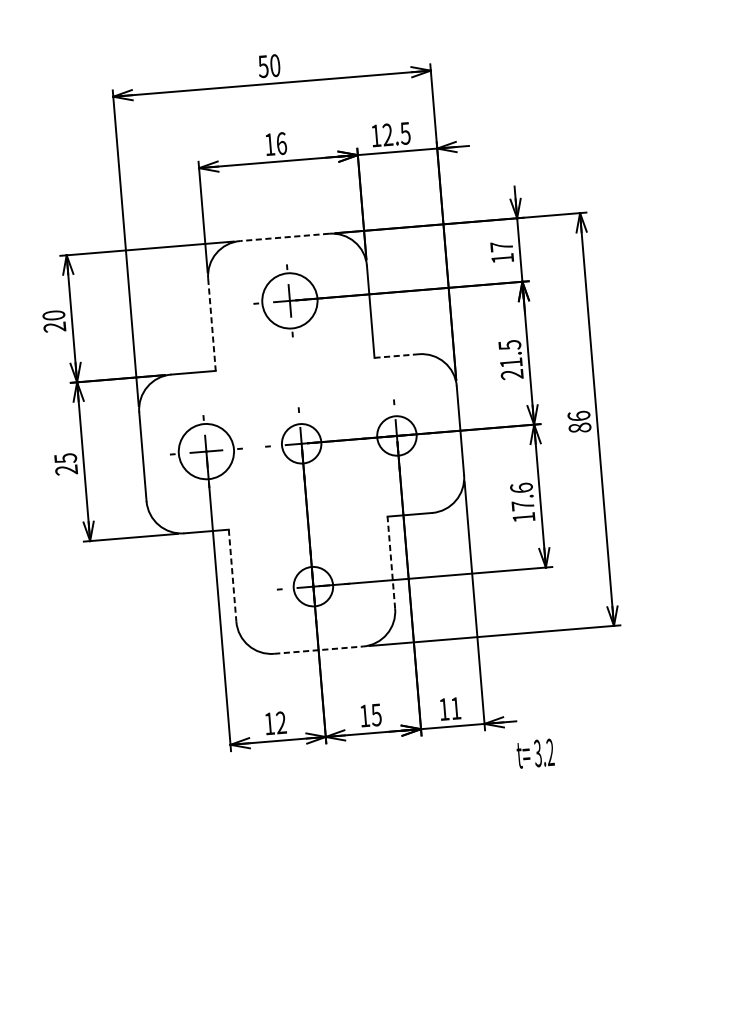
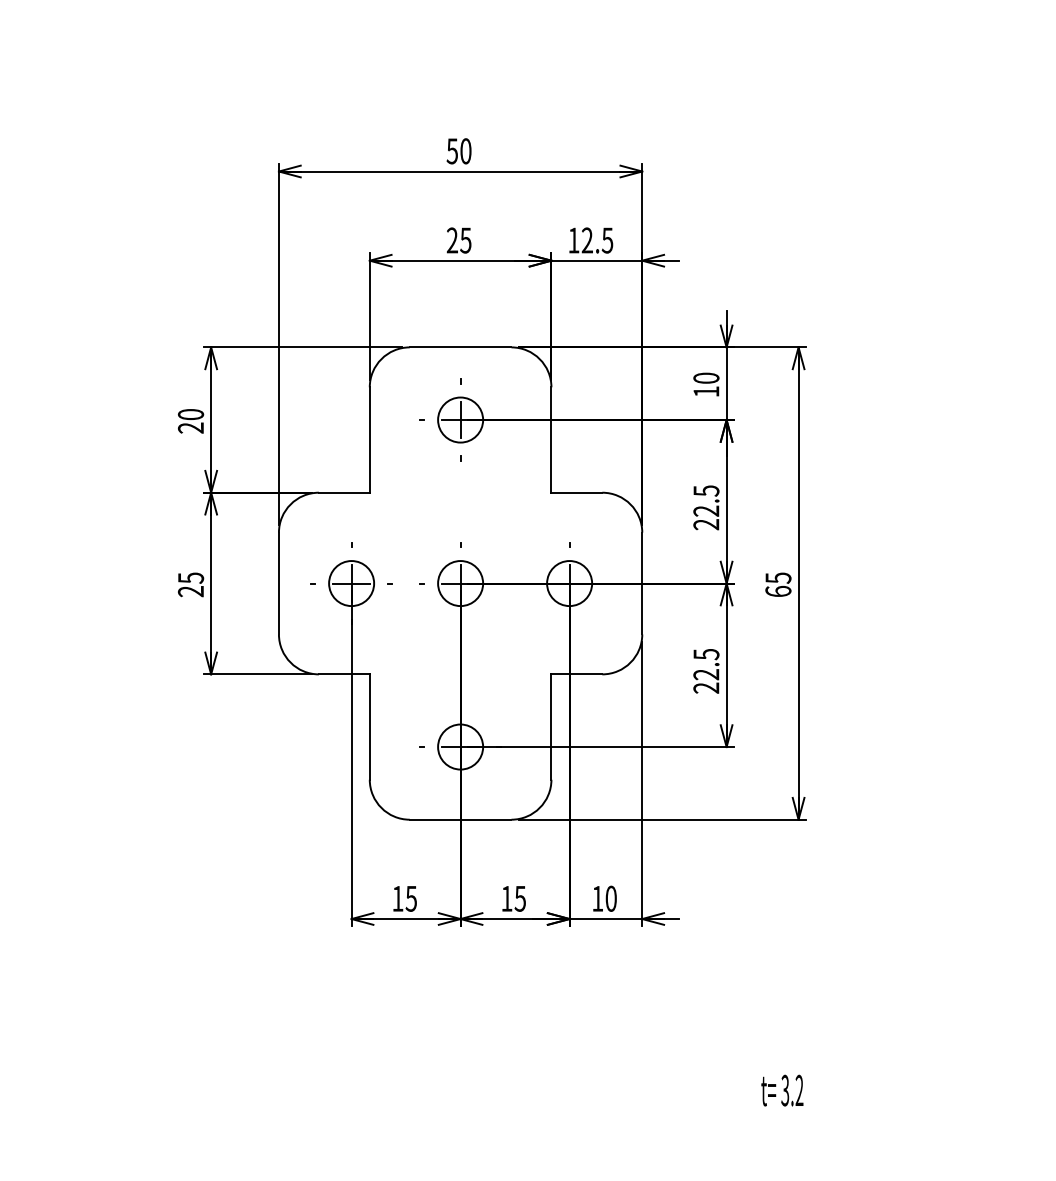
text: (275, 144) -> (458, 240), 16 -> 25
line: (284, 237) -> (460, 347), dashed -> solid
text: (501, 246) -> (706, 377), 17 -> 10
circle: (289, 300) -> (460, 419), size x0.71
line: (211, 325) -> (369, 440), dashed -> solid
line: (396, 355) -> (576, 492), dashed -> solid
text: (511, 362) -> (706, 510), 21.5 -> 22.5
text: (579, 421) -> (778, 584), 86 -> 65
circle: (206, 451) -> (351, 583), size x0.71
text: (522, 502) -> (706, 670), 17.6 -> 22.5
line: (391, 563) -> (551, 727), dashed -> solid
line: (232, 576) -> (369, 727), dashed -> solid
line: (318, 650) -> (460, 819), dashed -> solid
text: (455, 708) -> (610, 898), 11 -> 10
text: (280, 722) -> (410, 898), 12 -> 15
text: (535, 753) -> (782, 1090), moved

